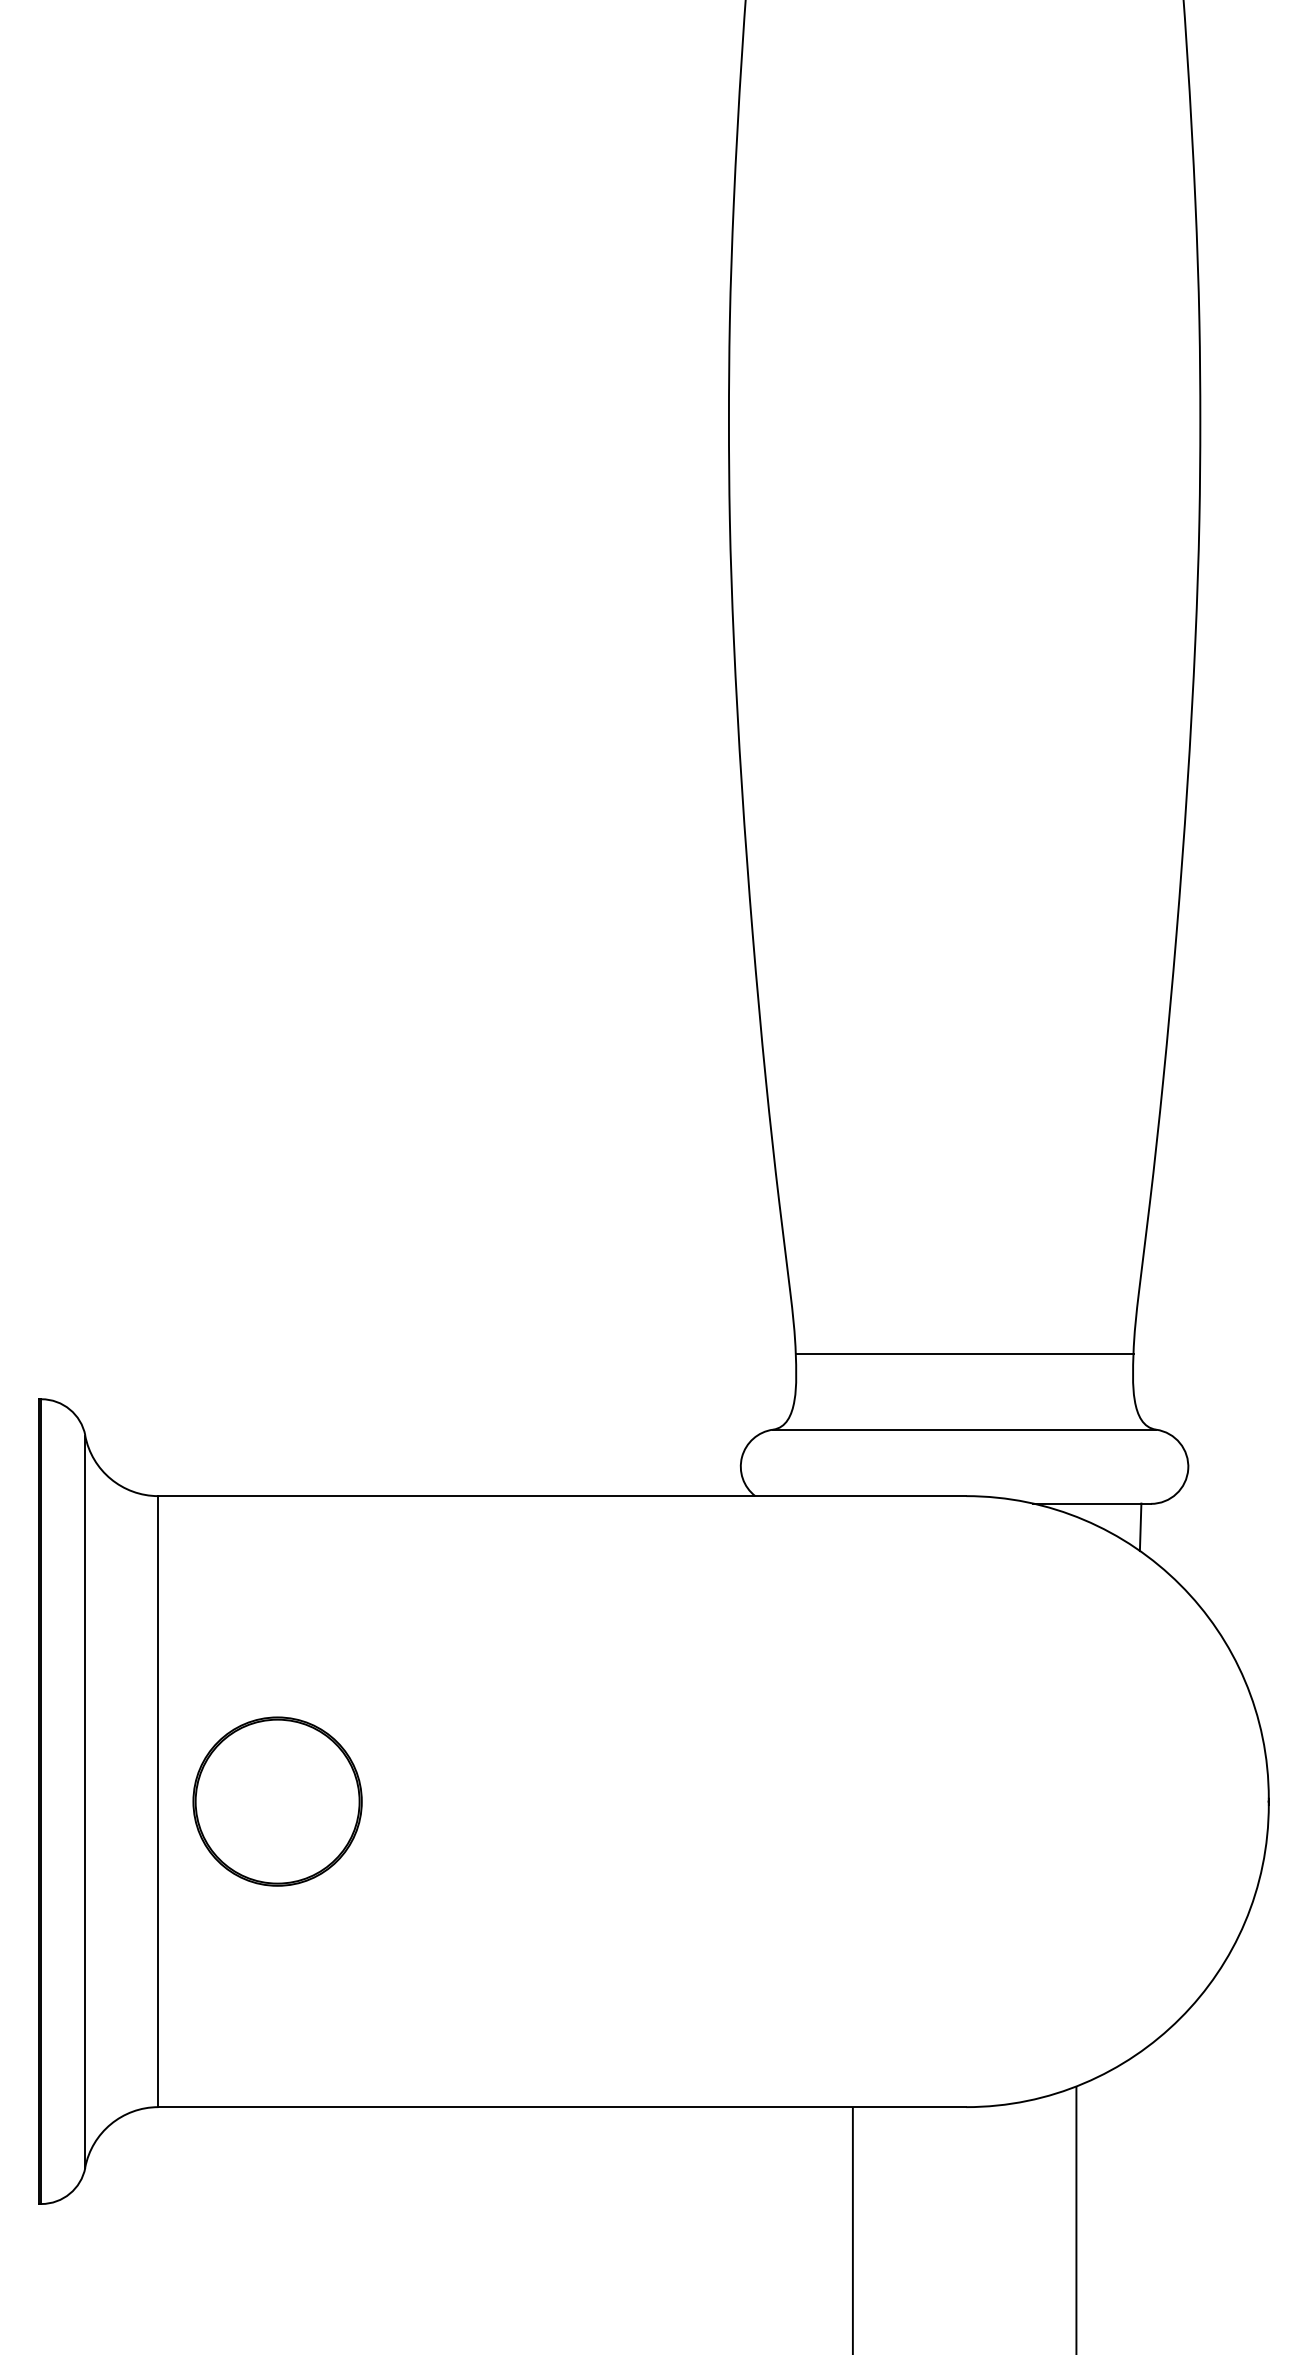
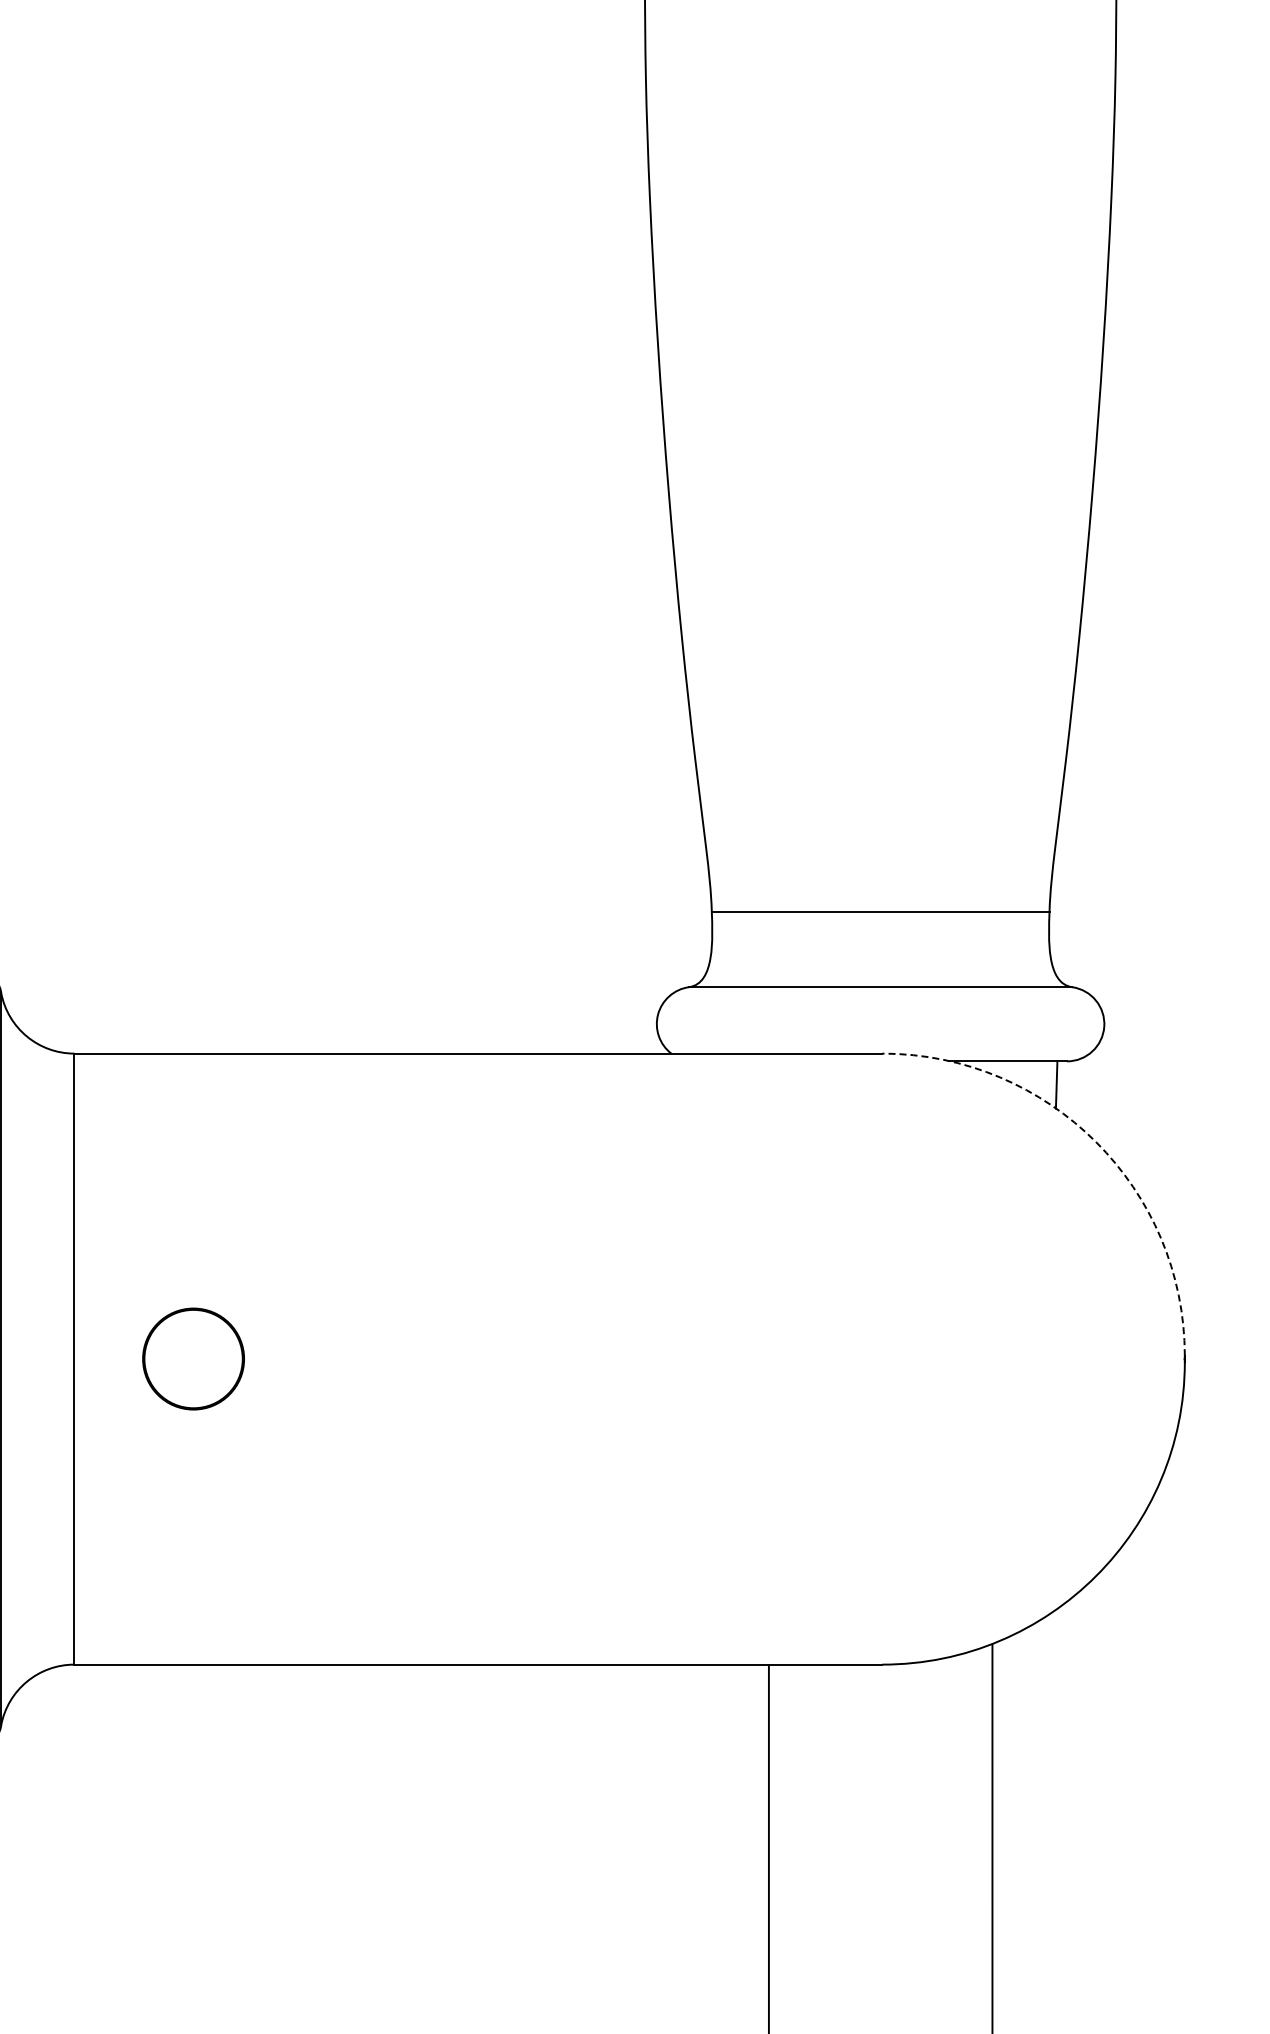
arc: (1180, 1584) -> (1096, 1141), solid -> dashed
part: (277, 1801) -> (193, 1358), size x0.6

